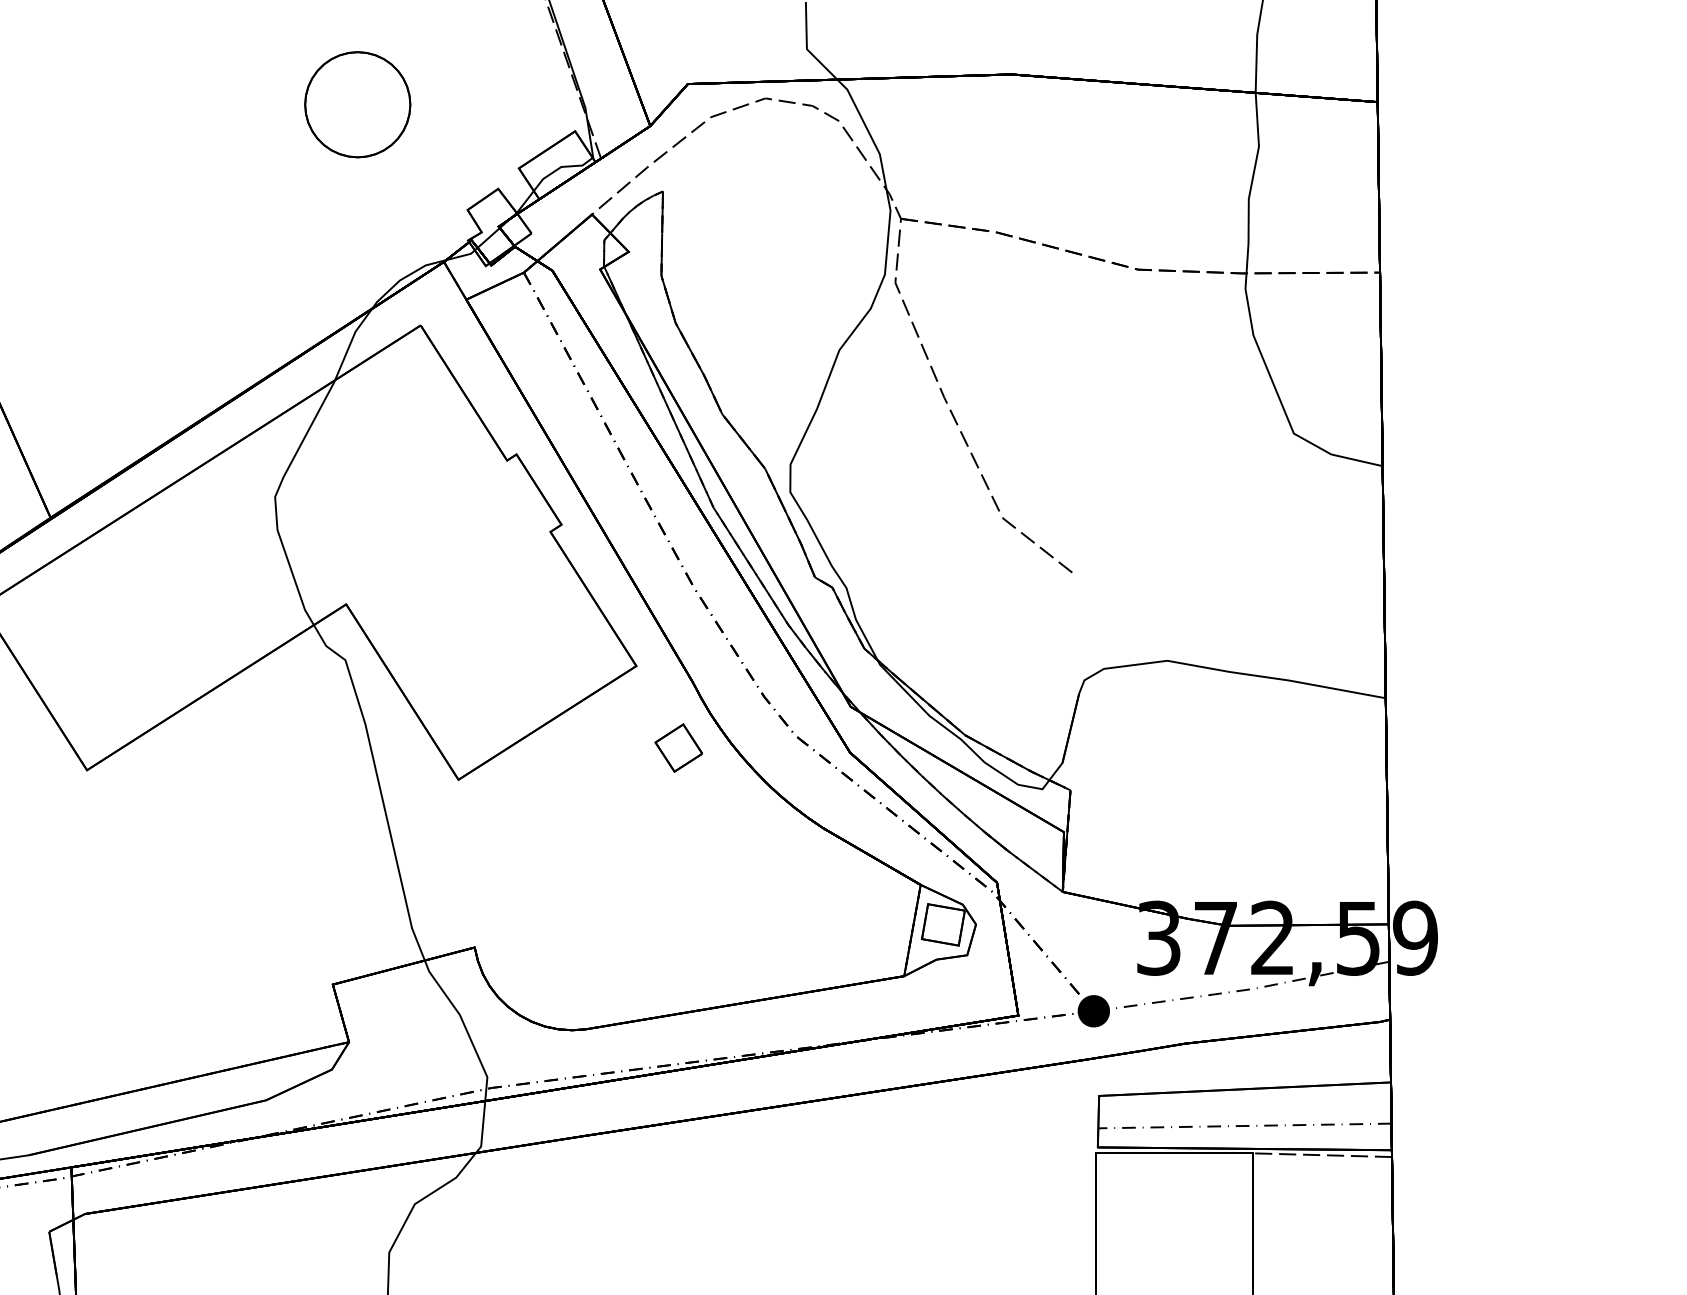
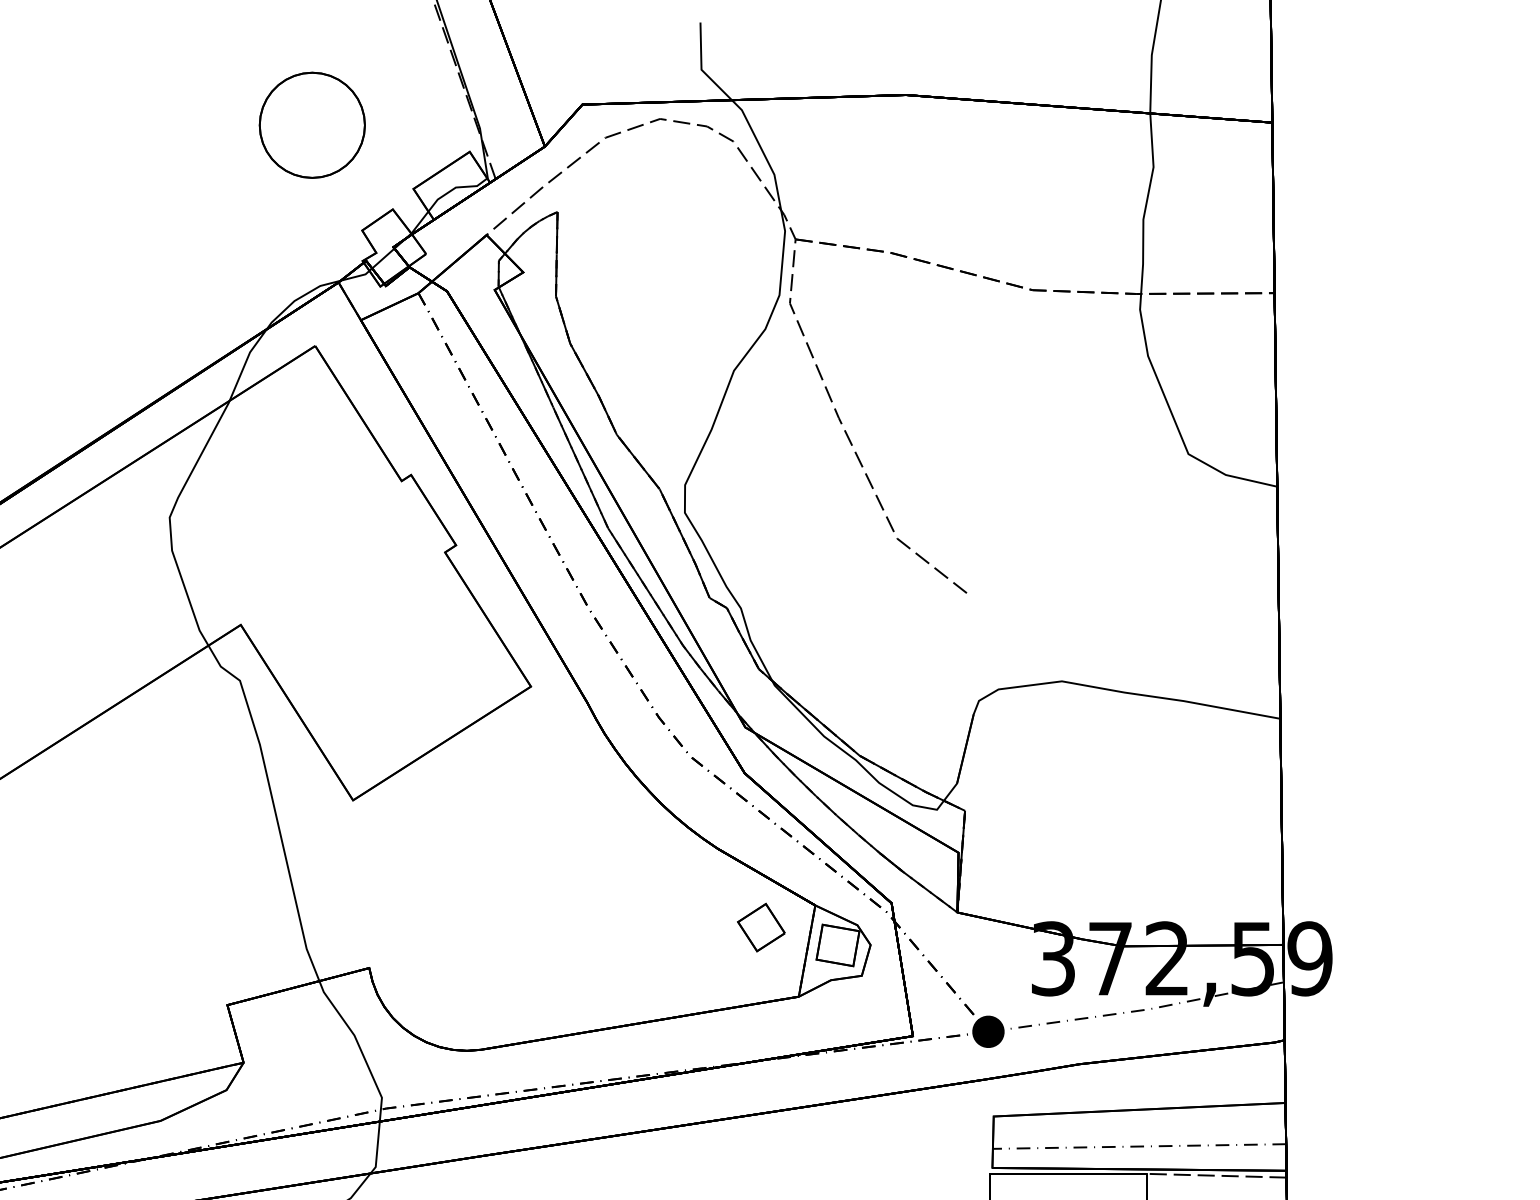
part: (357, 104) -> (312, 125), moved
part: (678, 747) -> (761, 927), moved

